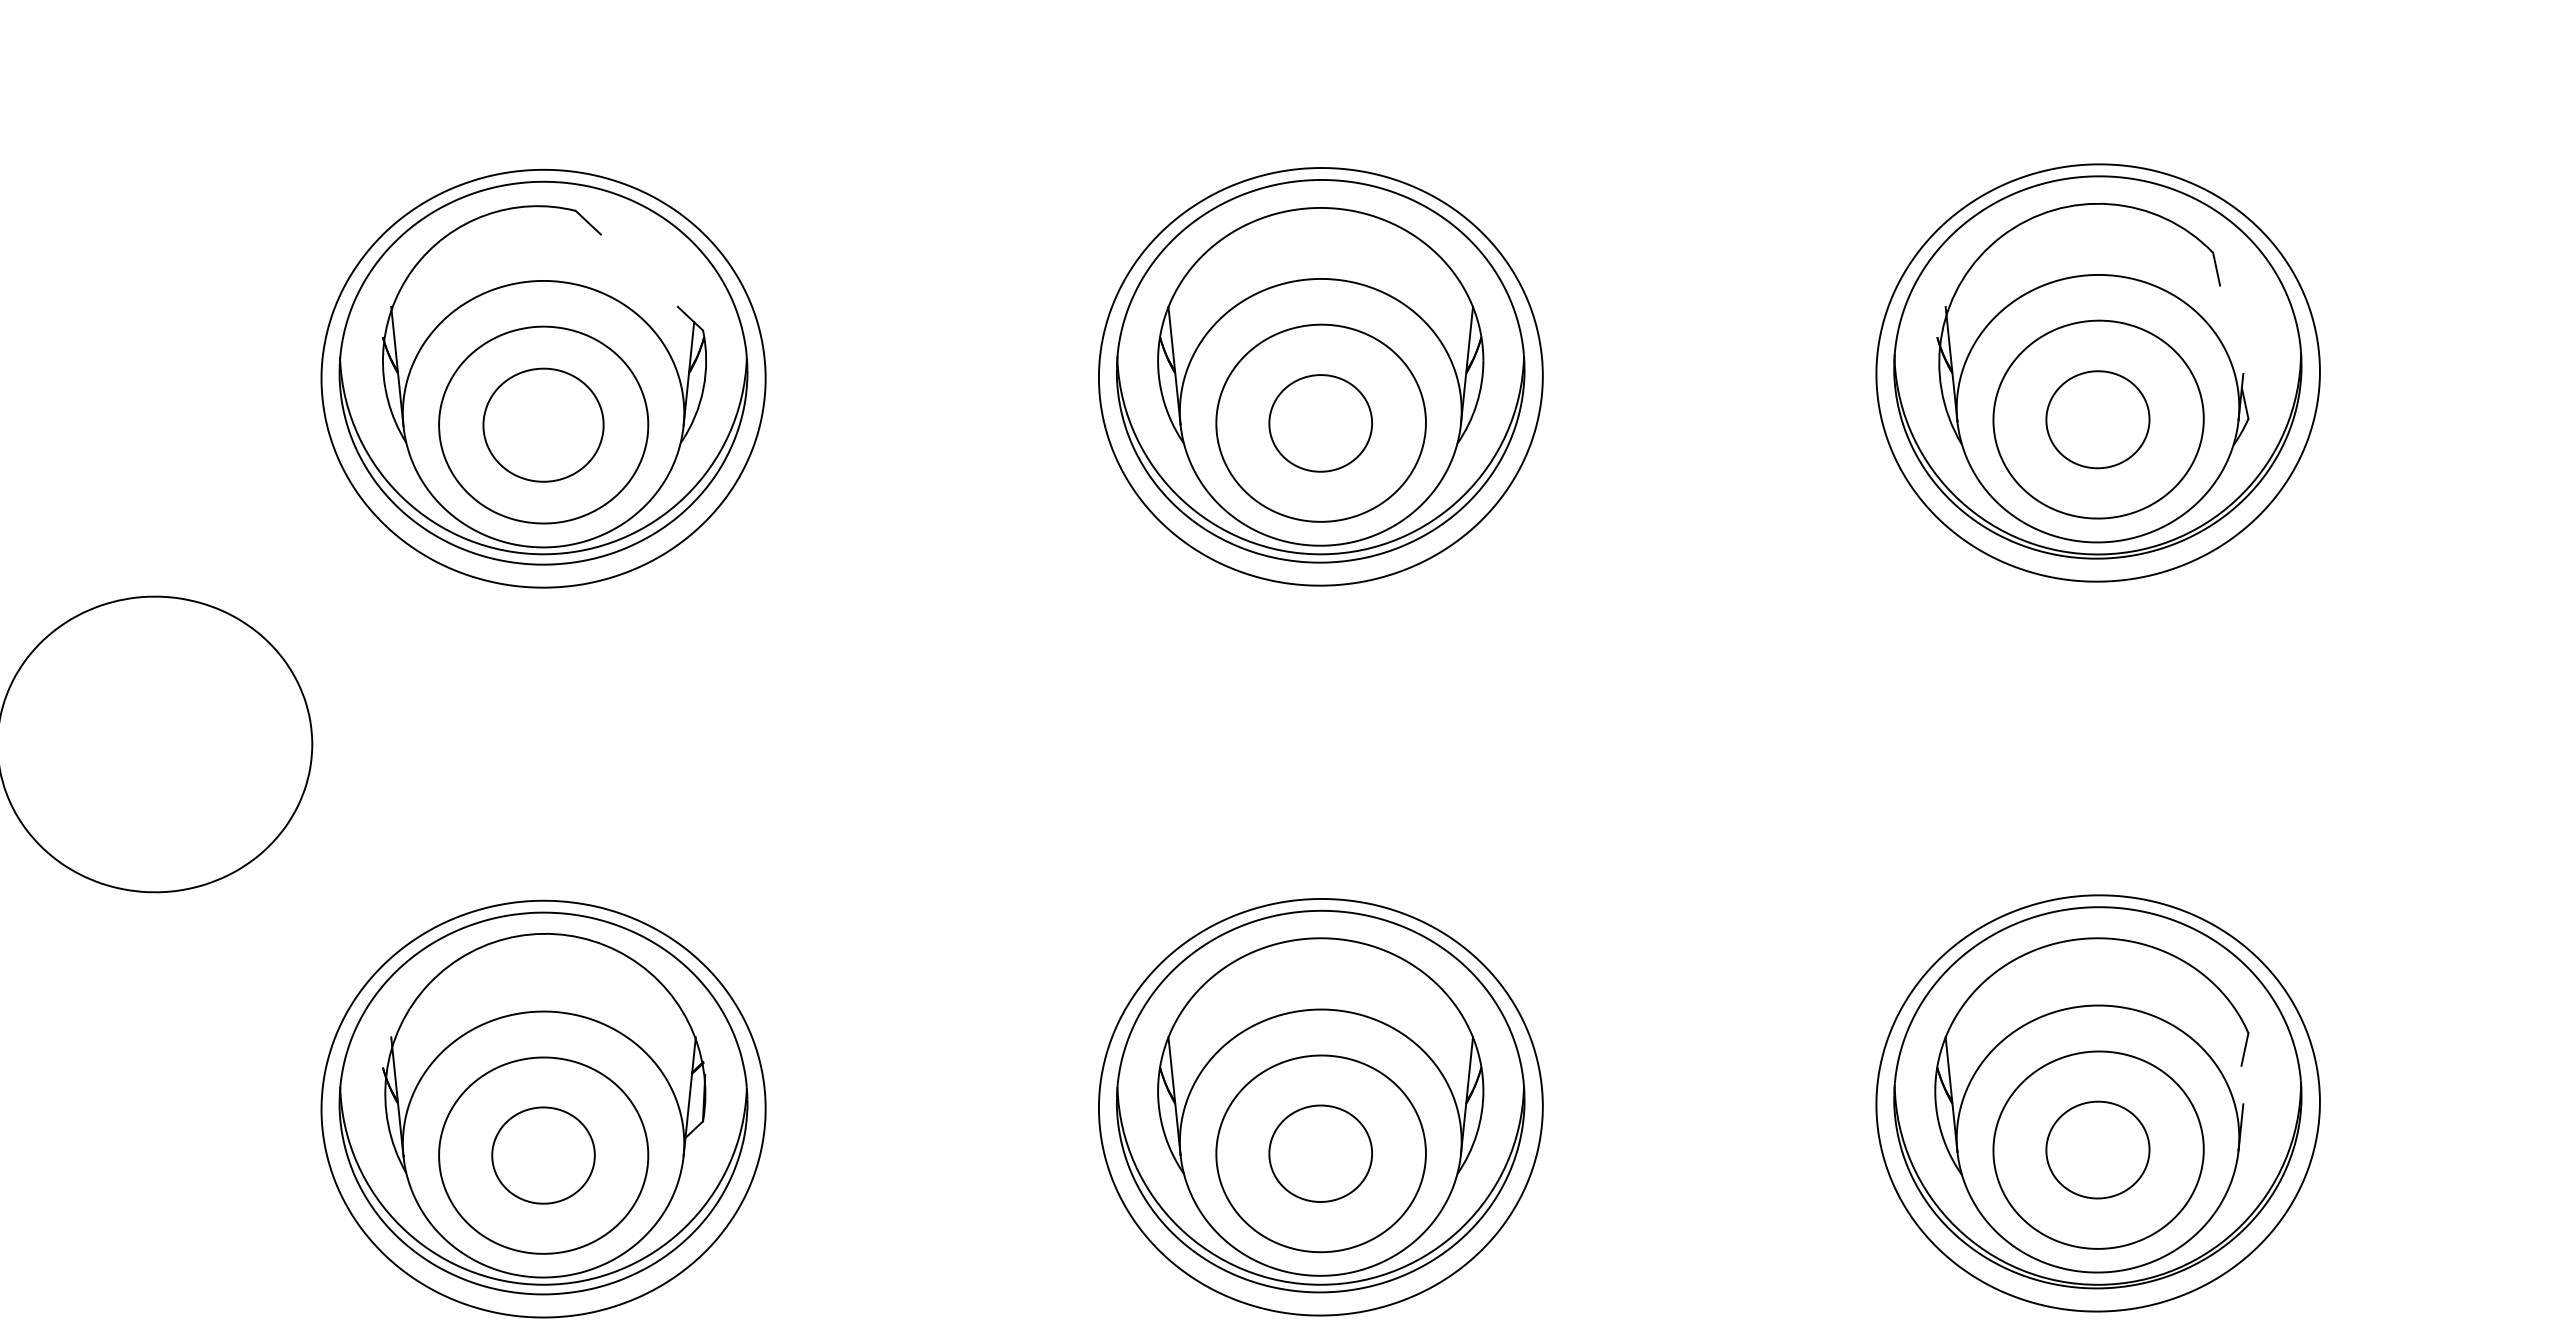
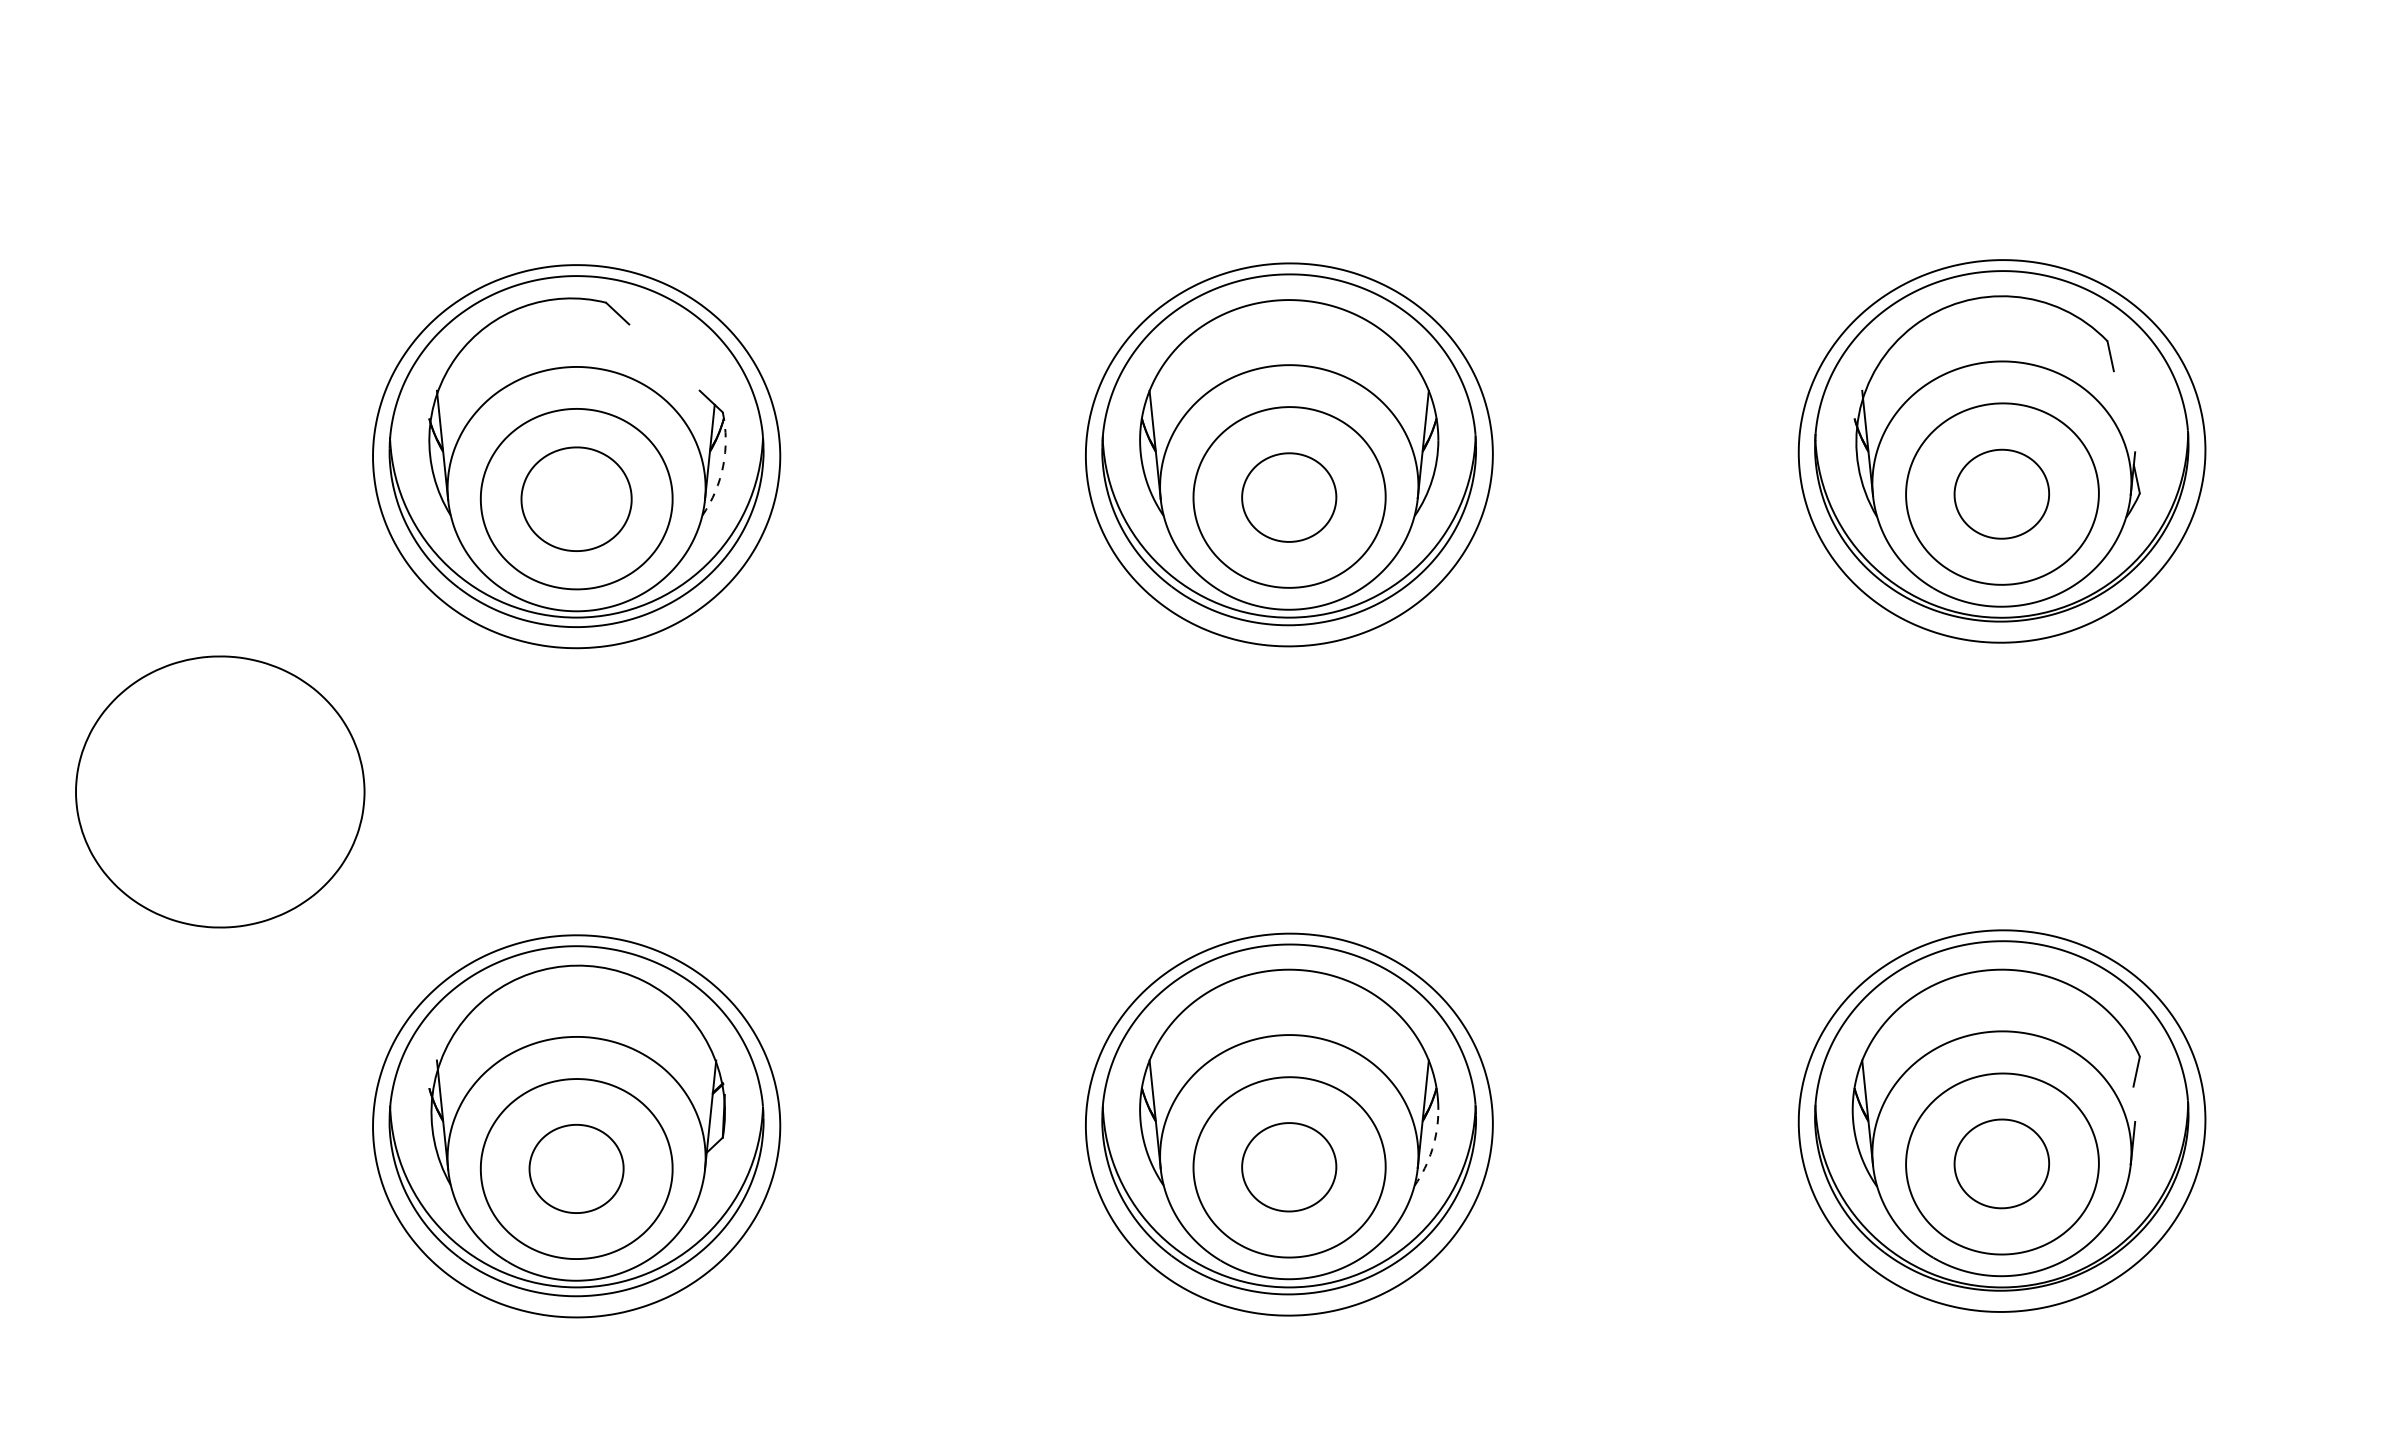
arc: (703, 389) -> (723, 466), solid -> dashed
arc: (1476, 1134) -> (1432, 1149), solid -> dashed

